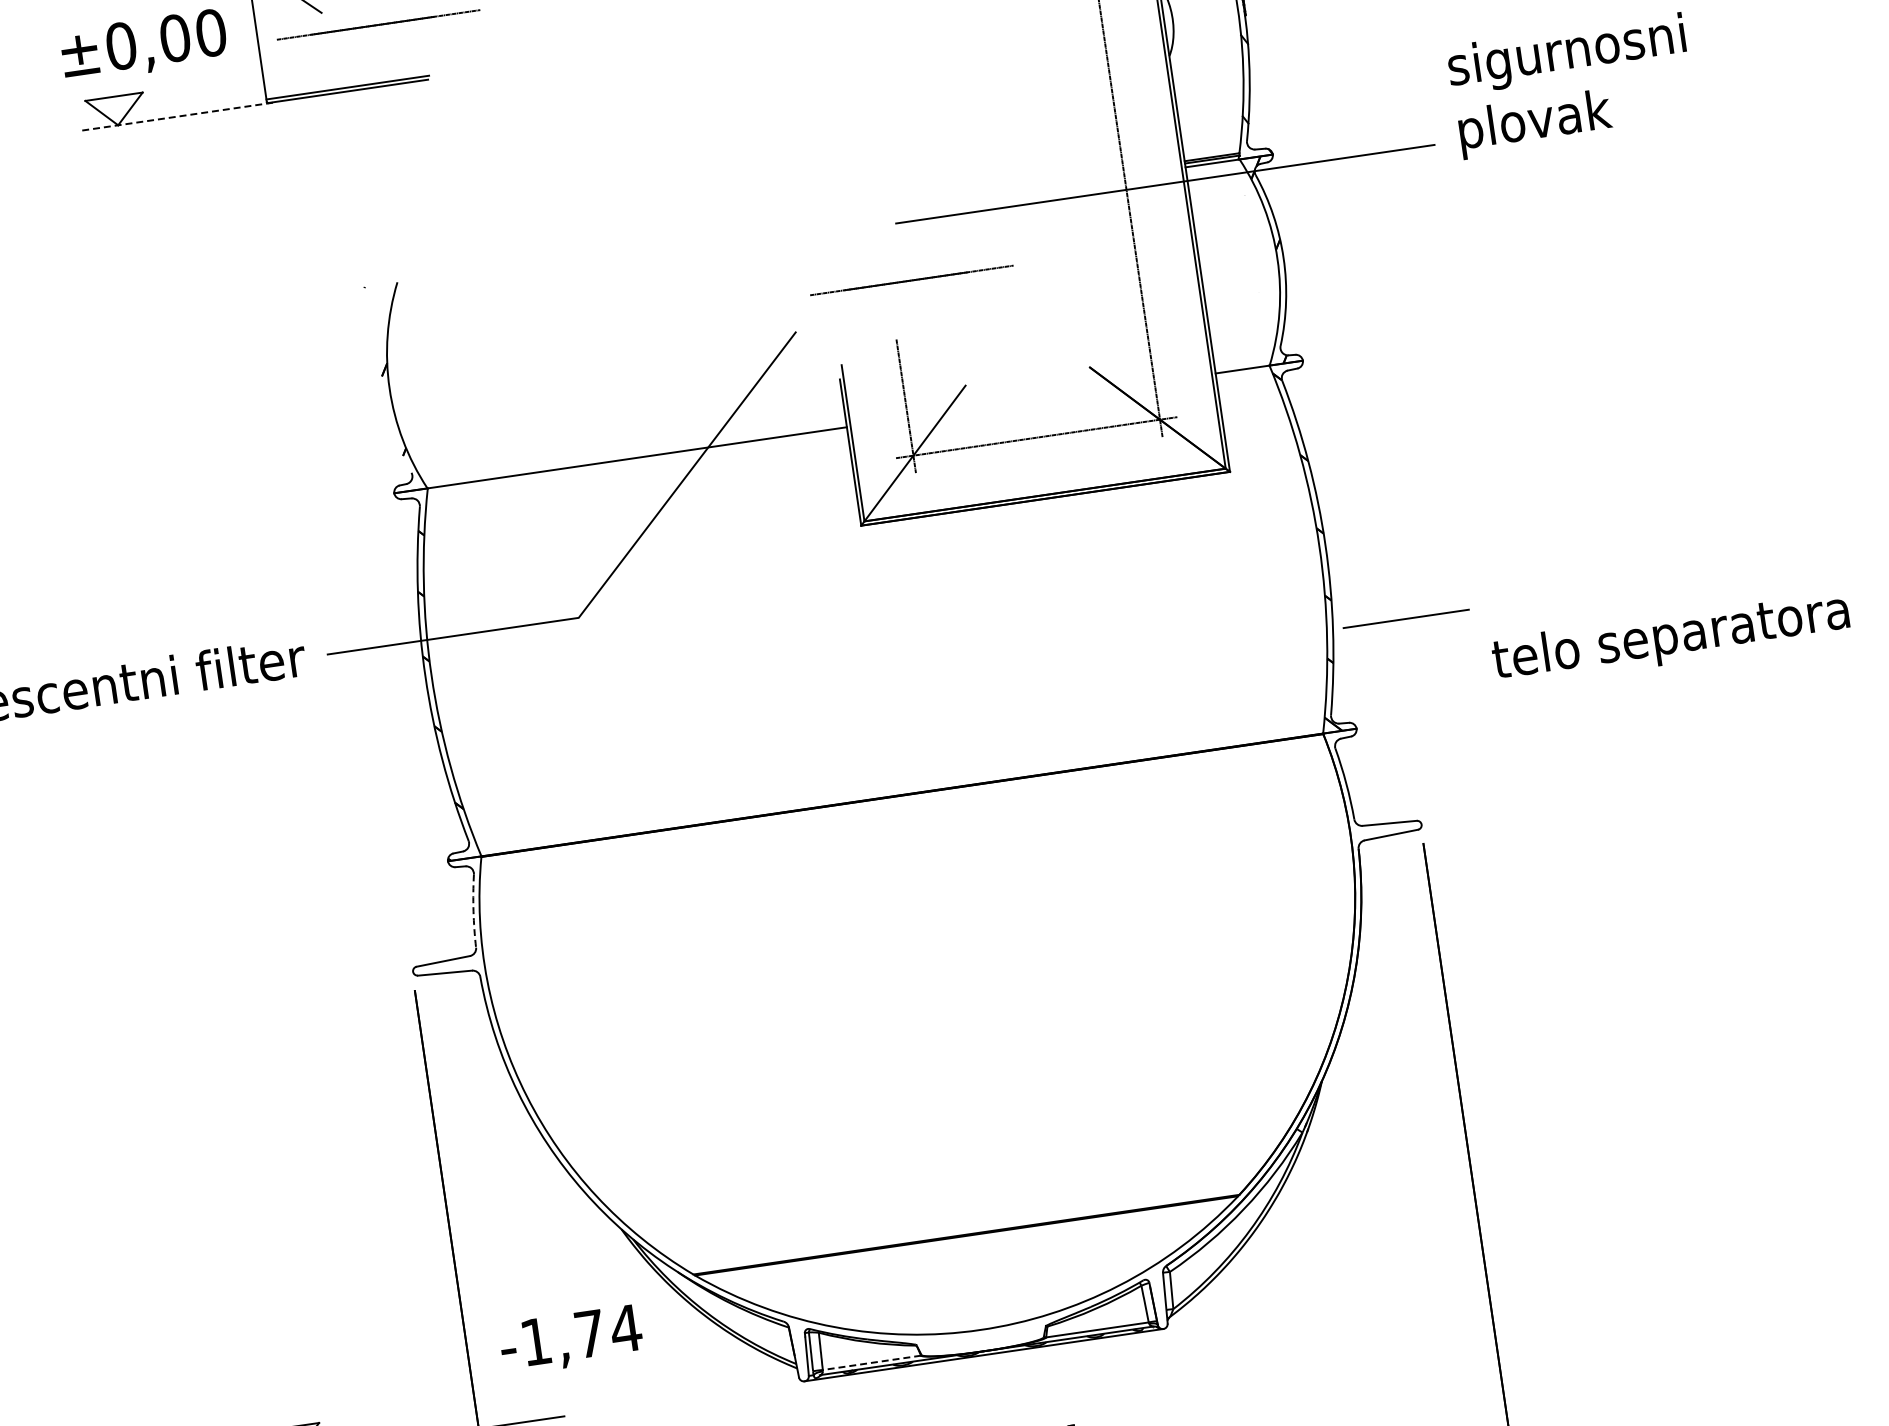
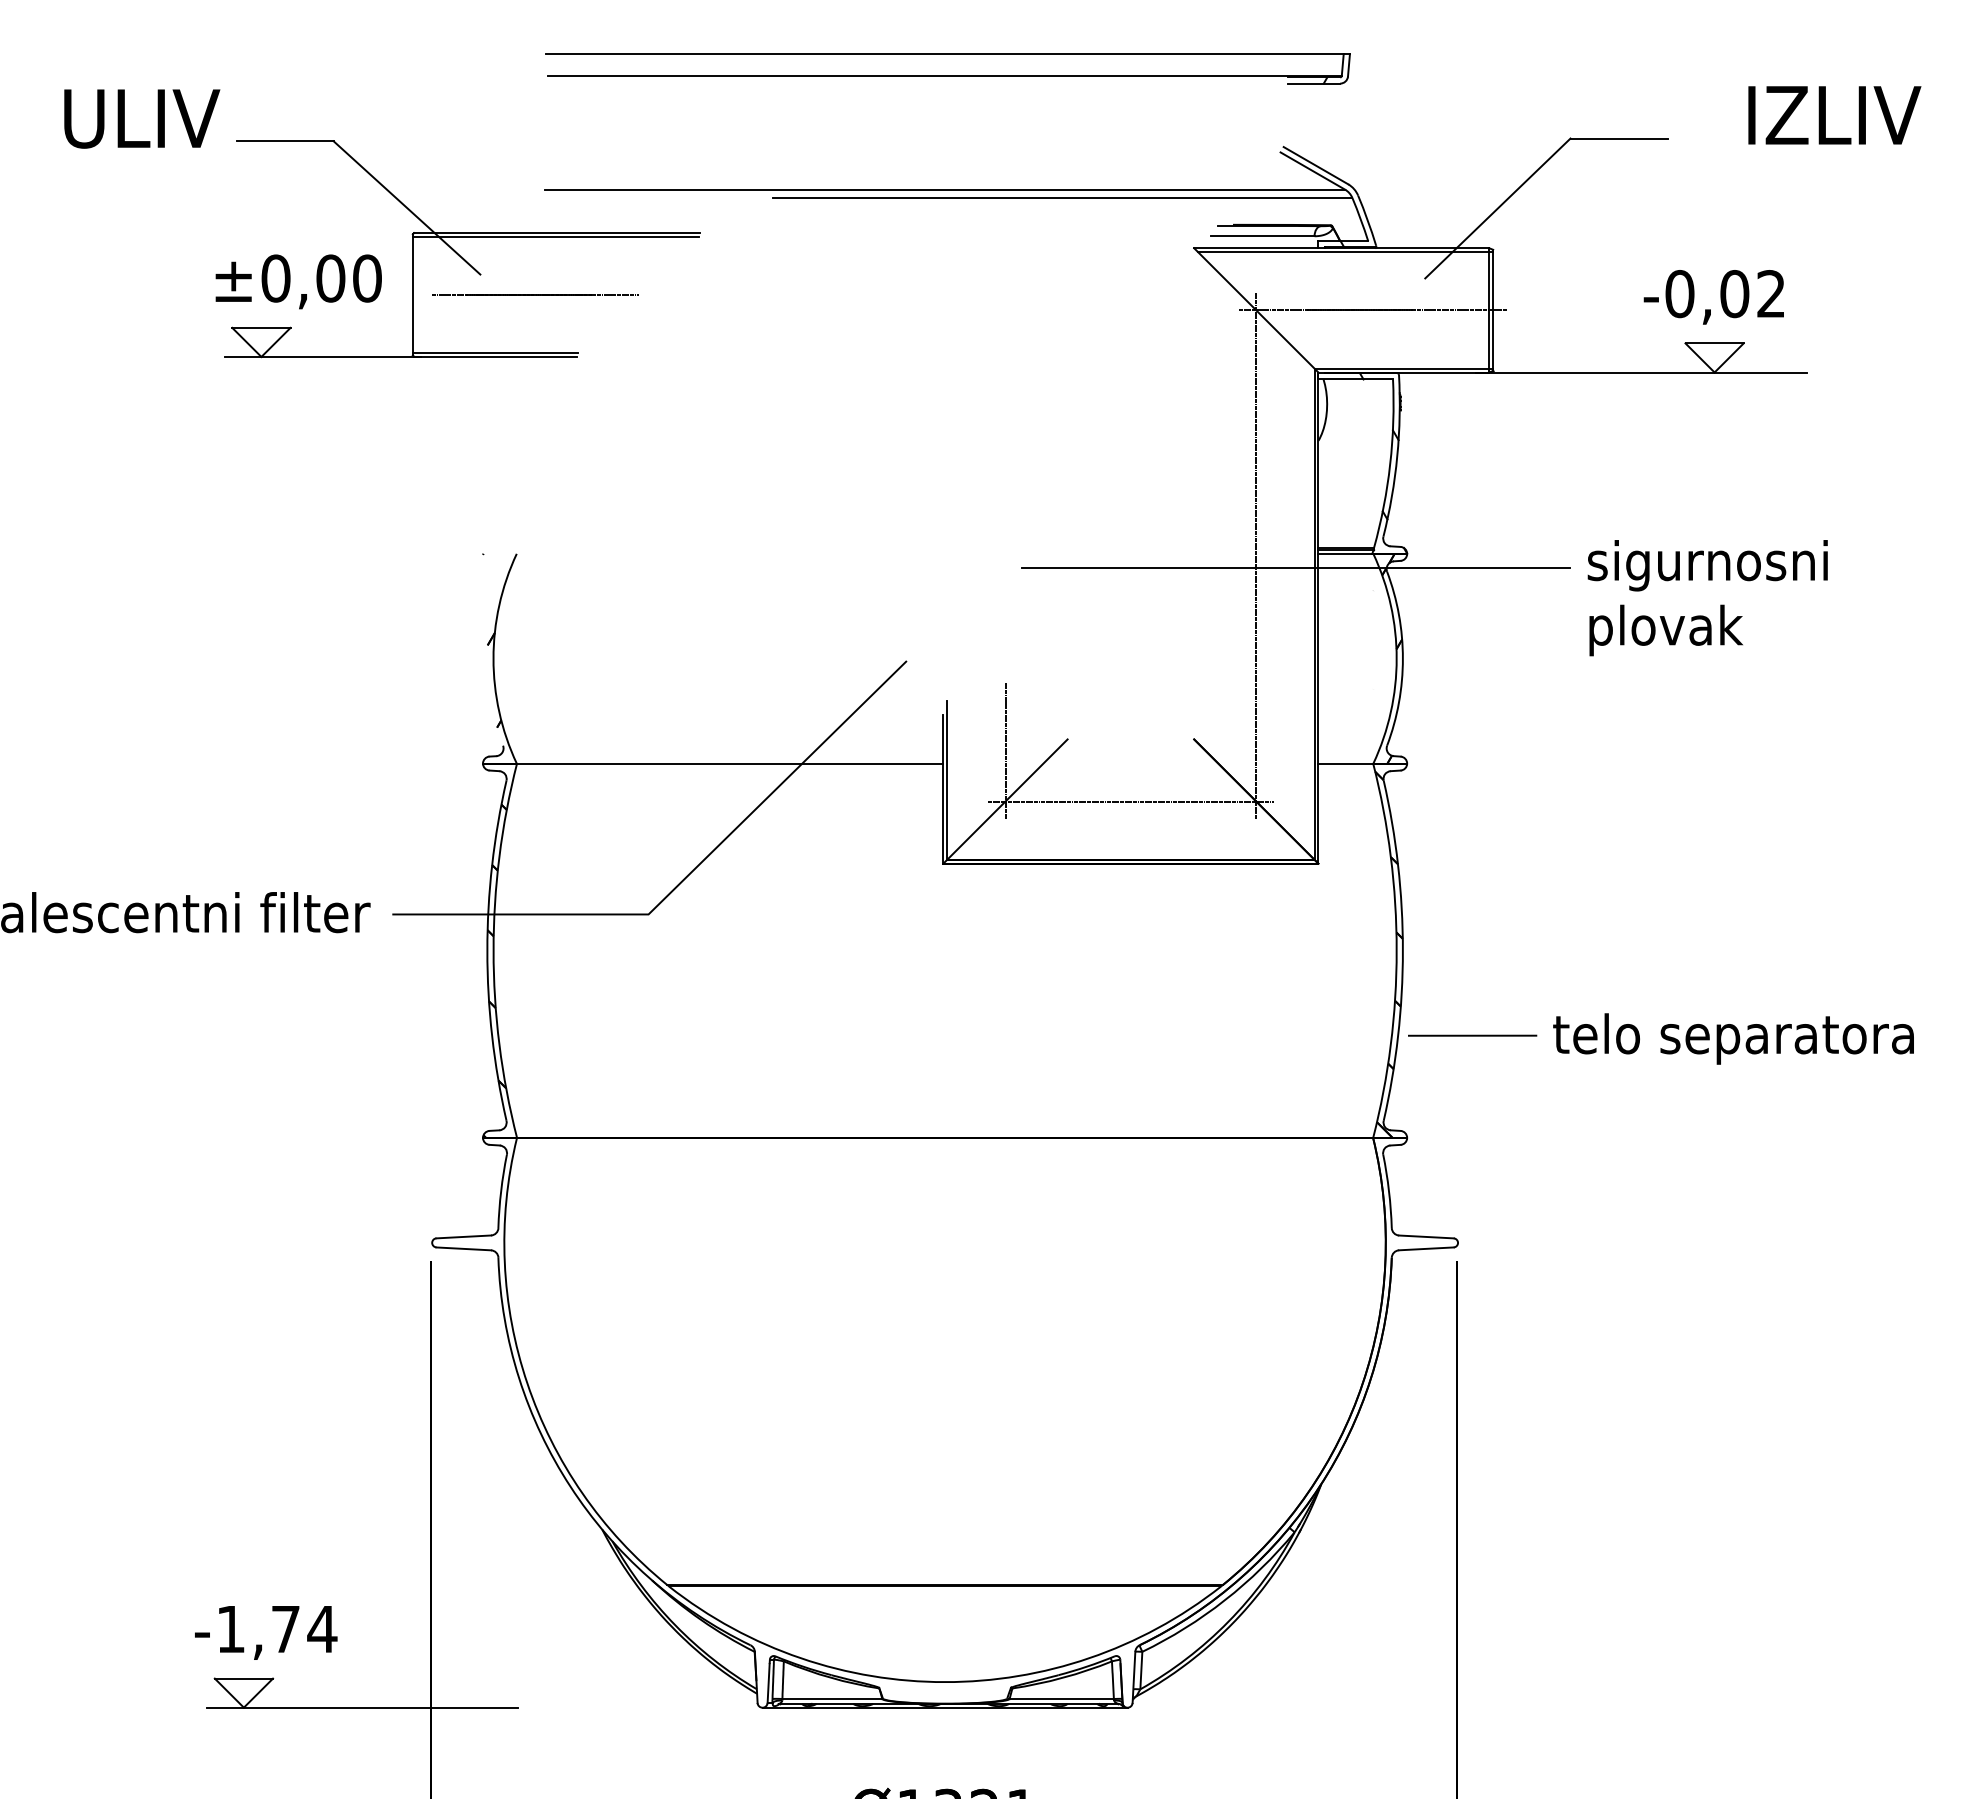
text: (1571, 86) -> (1707, 598), moved
line: (179, 115) -> (323, 356), dashed -> solid
line: (911, 280) -> (1029, 626), removed
text: (1671, 638) -> (1733, 1038), moved
arc: (473, 911) -> (501, 1191), dashed -> solid
text: (571, 1339) -> (266, 1632), moved
line: (872, 1363) -> (832, 1699), dashed -> solid

